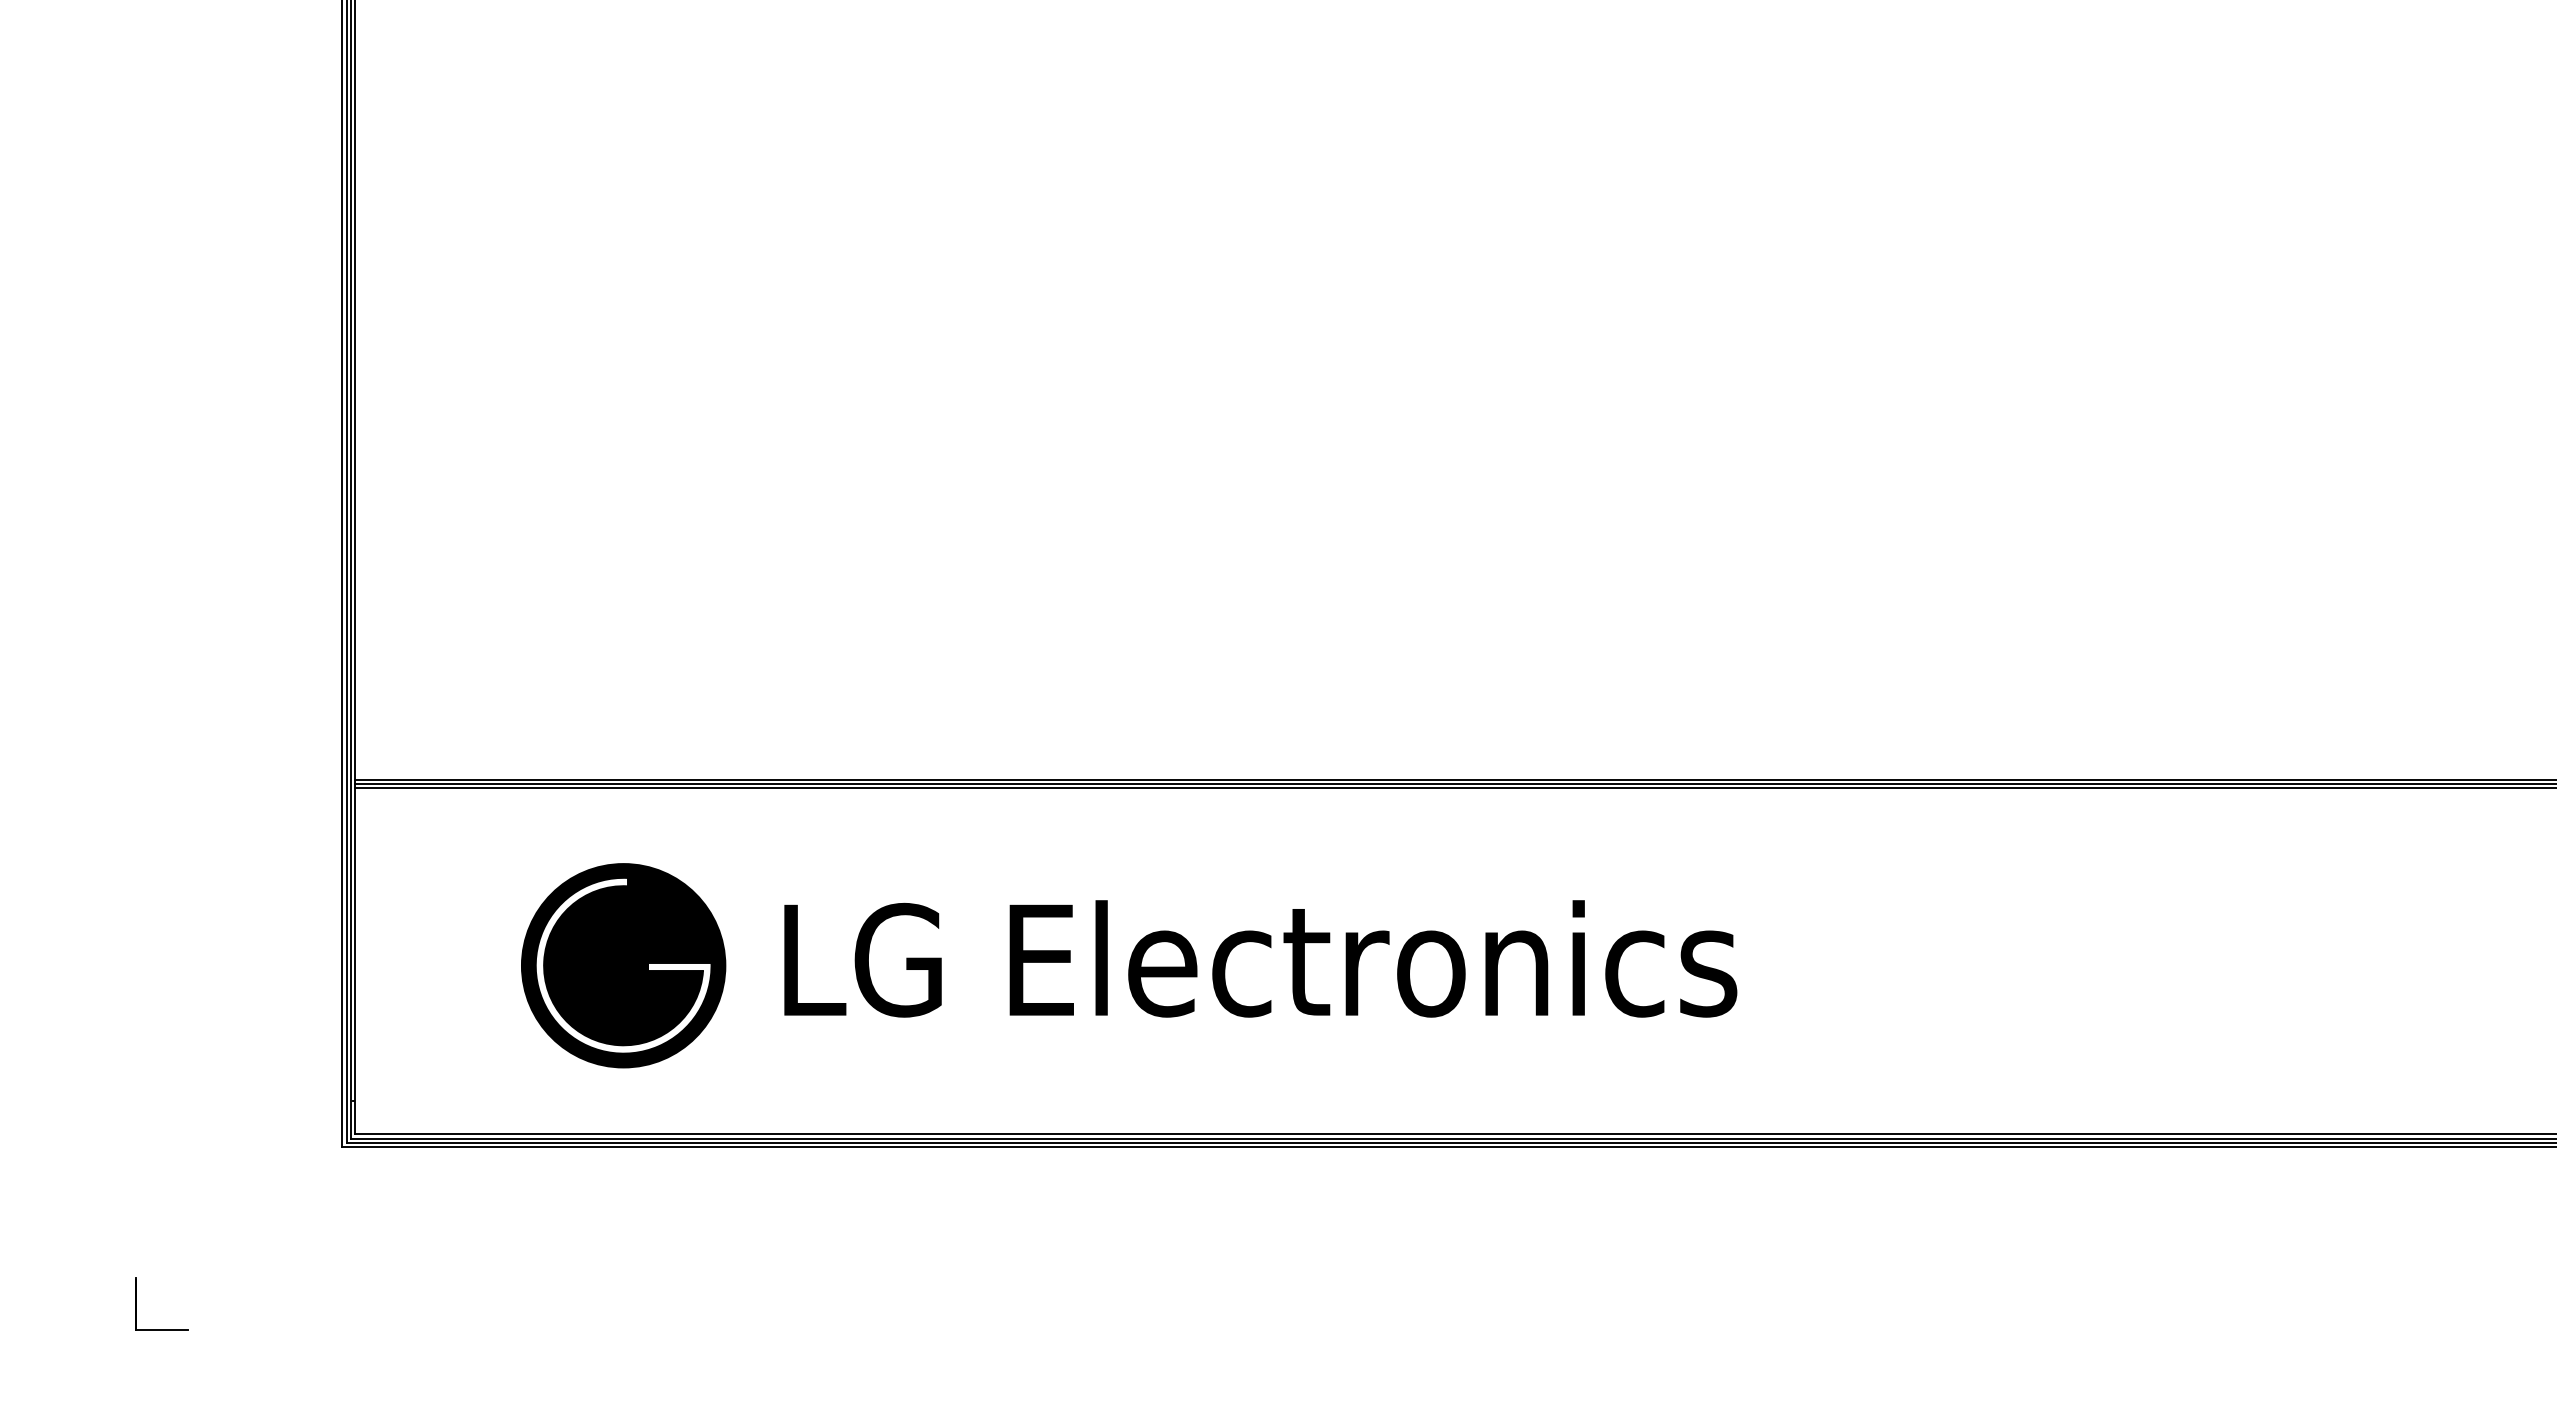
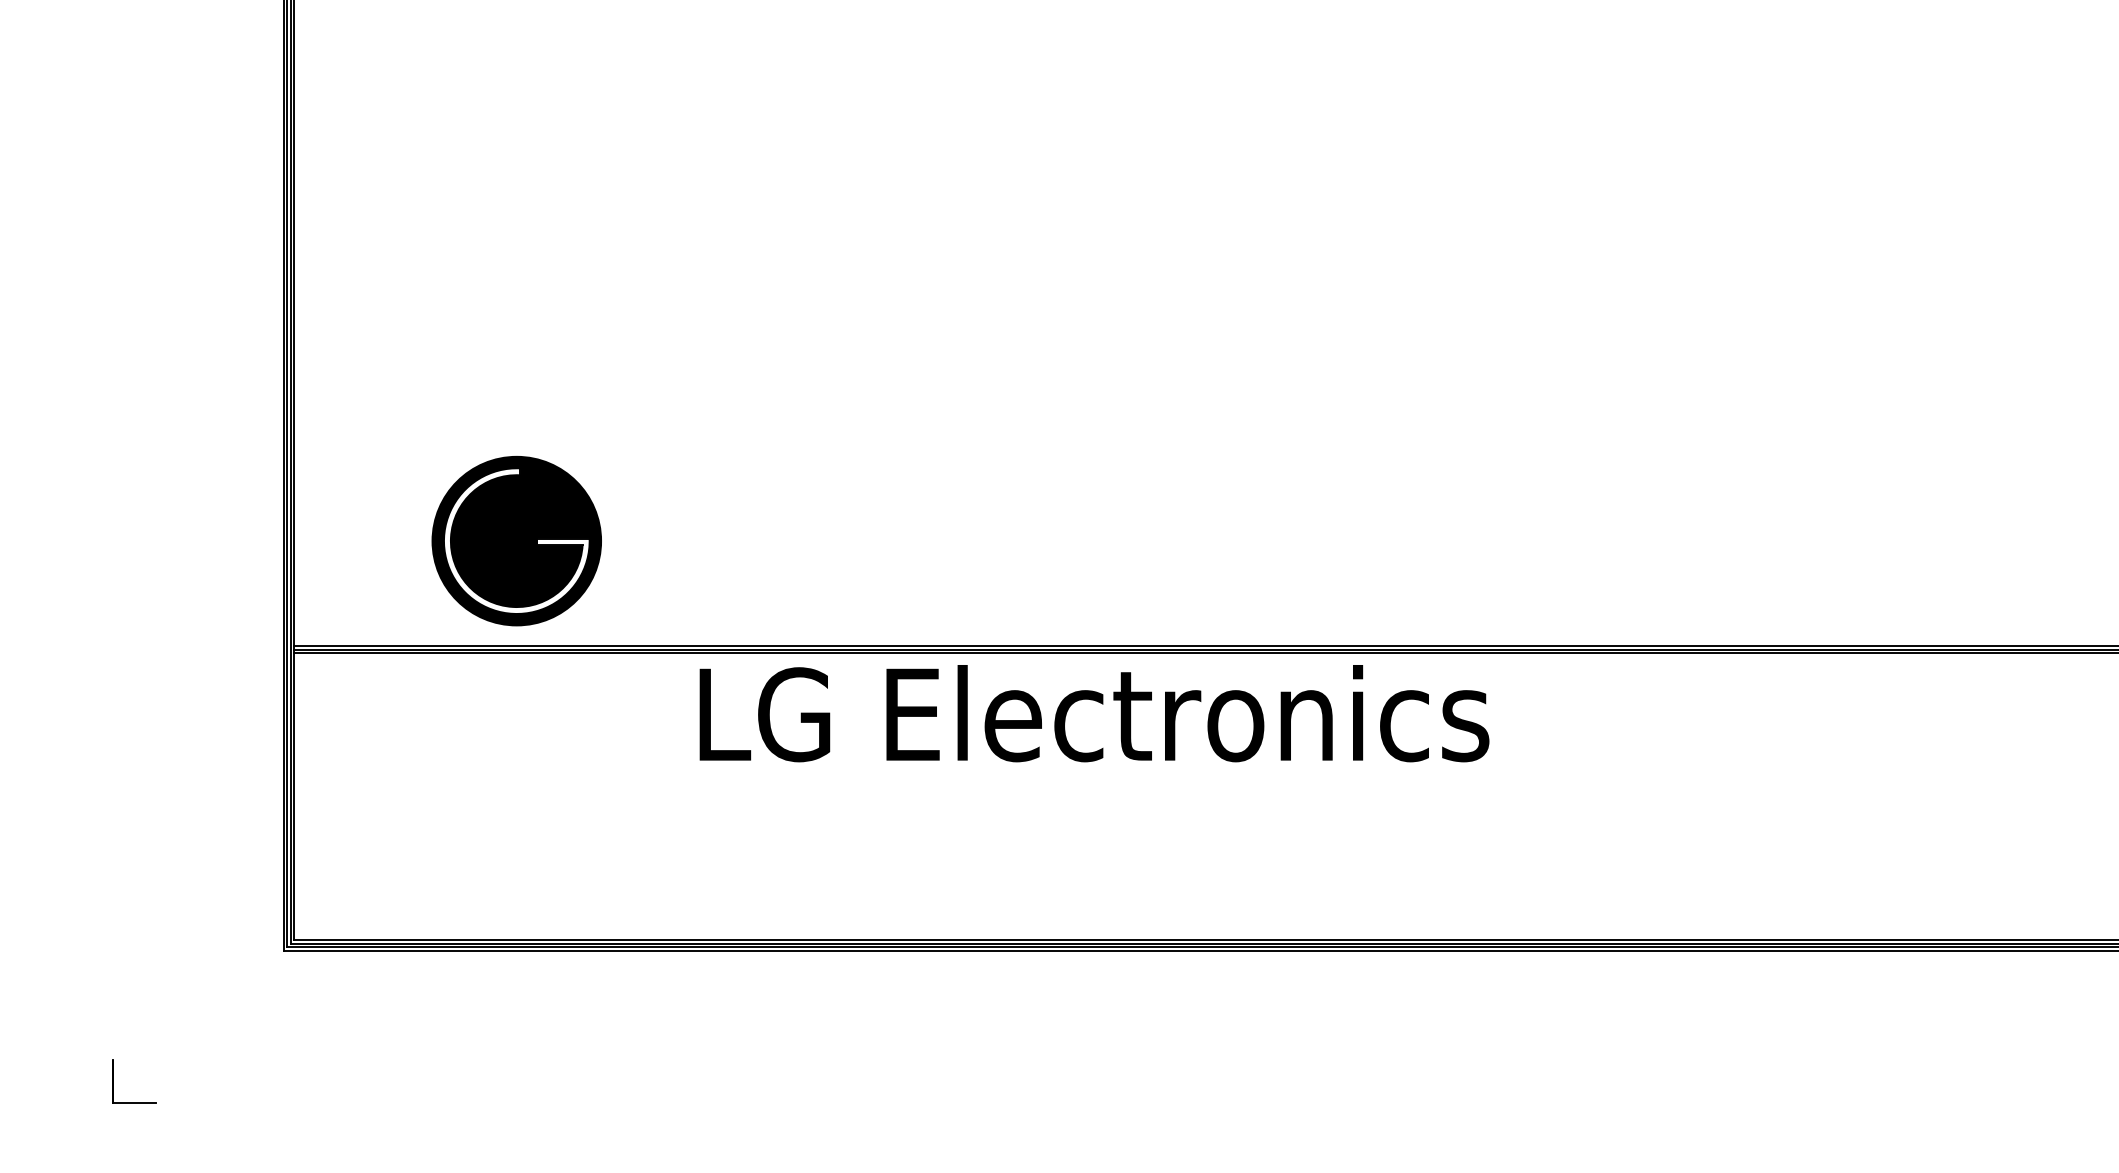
text: (1260, 958) -> (1094, 713), moved
part: (623, 965) -> (516, 540), moved

